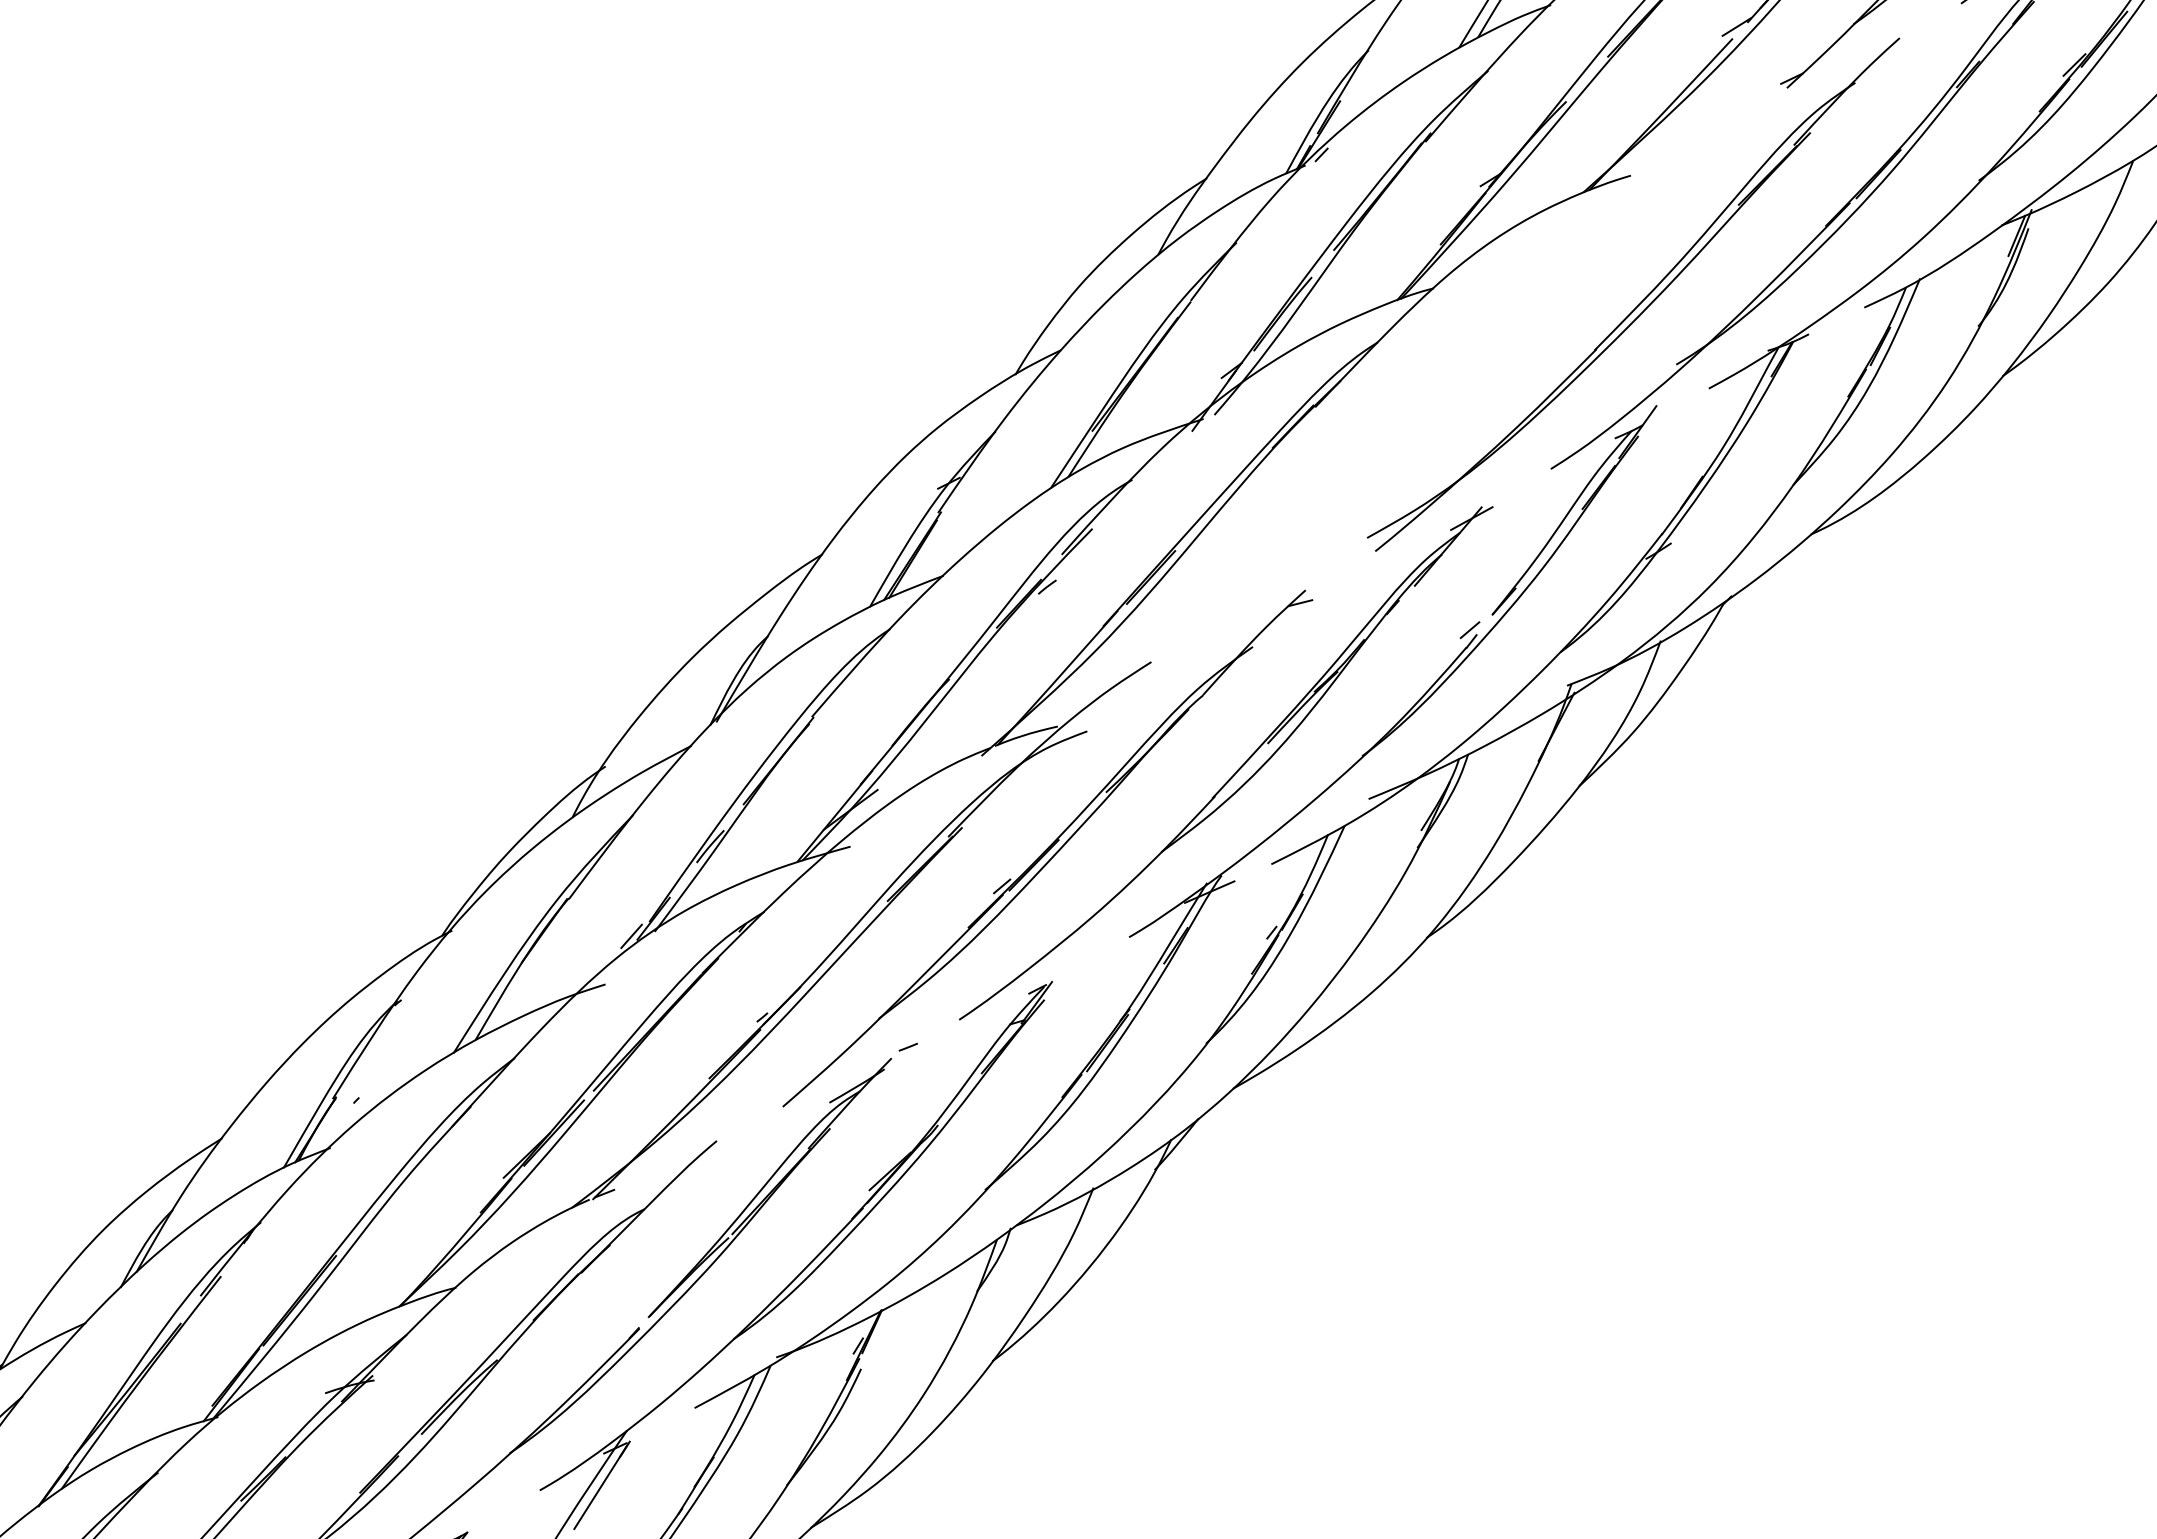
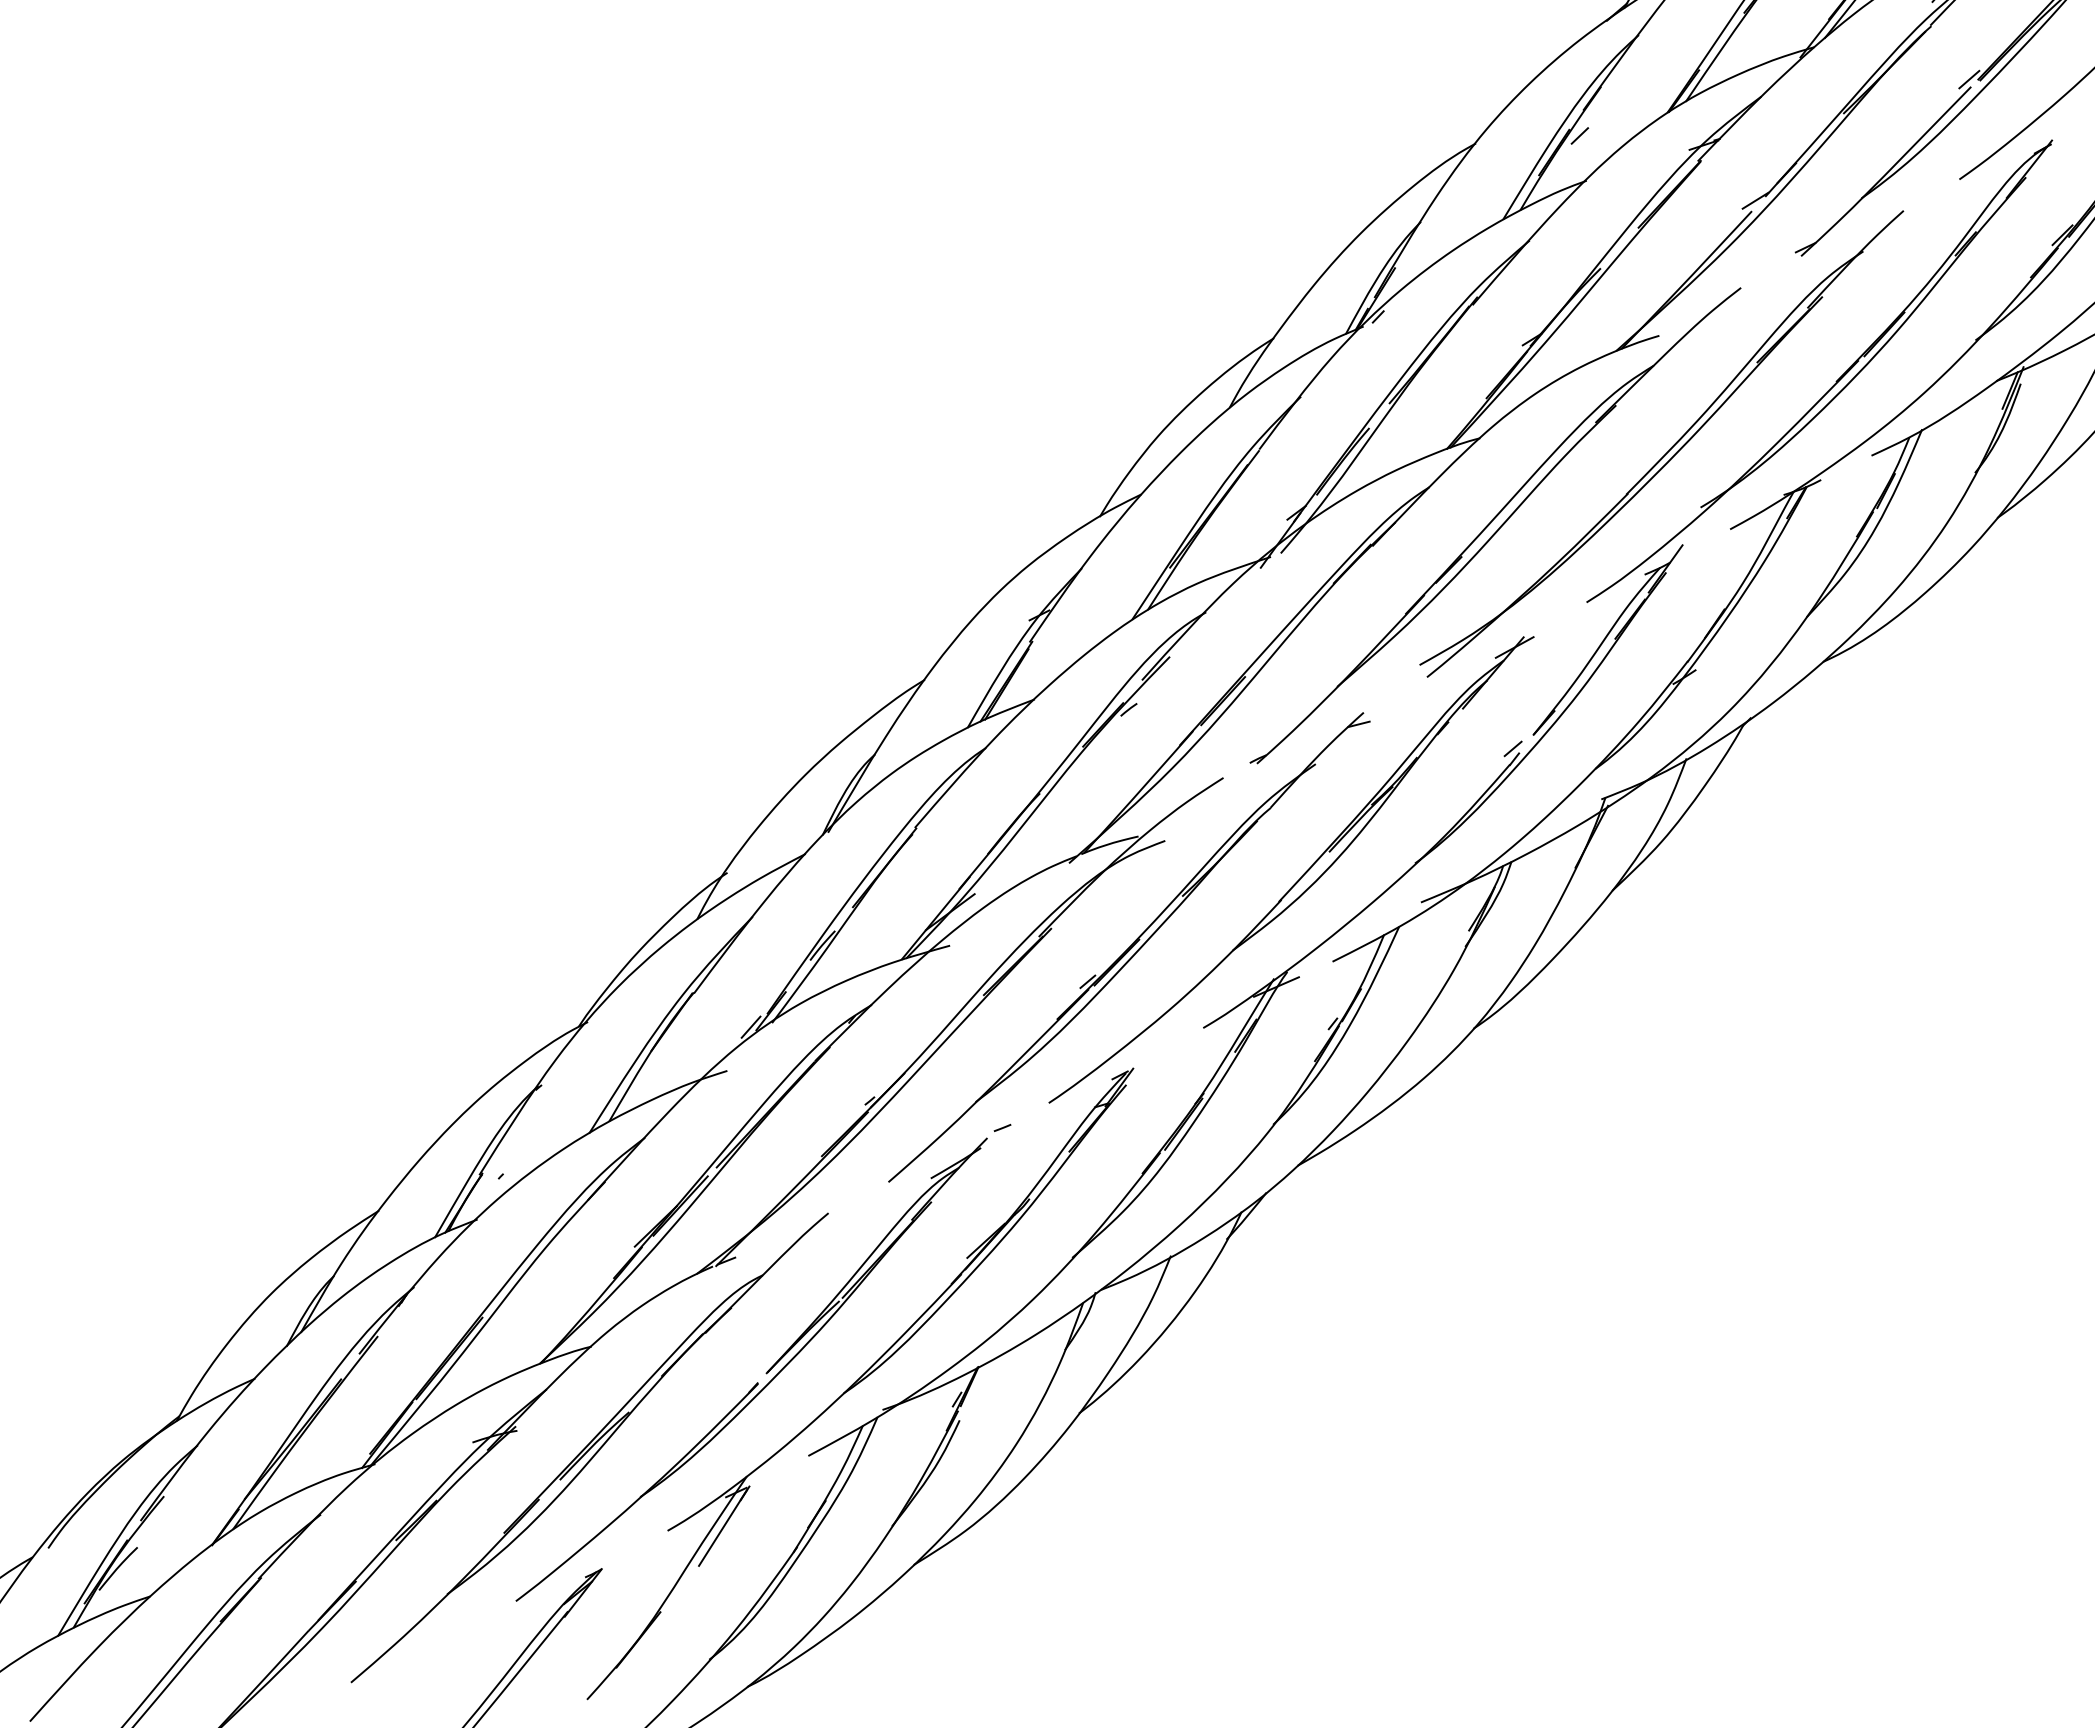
part: (1450, 384) -> (1495, 525), added

